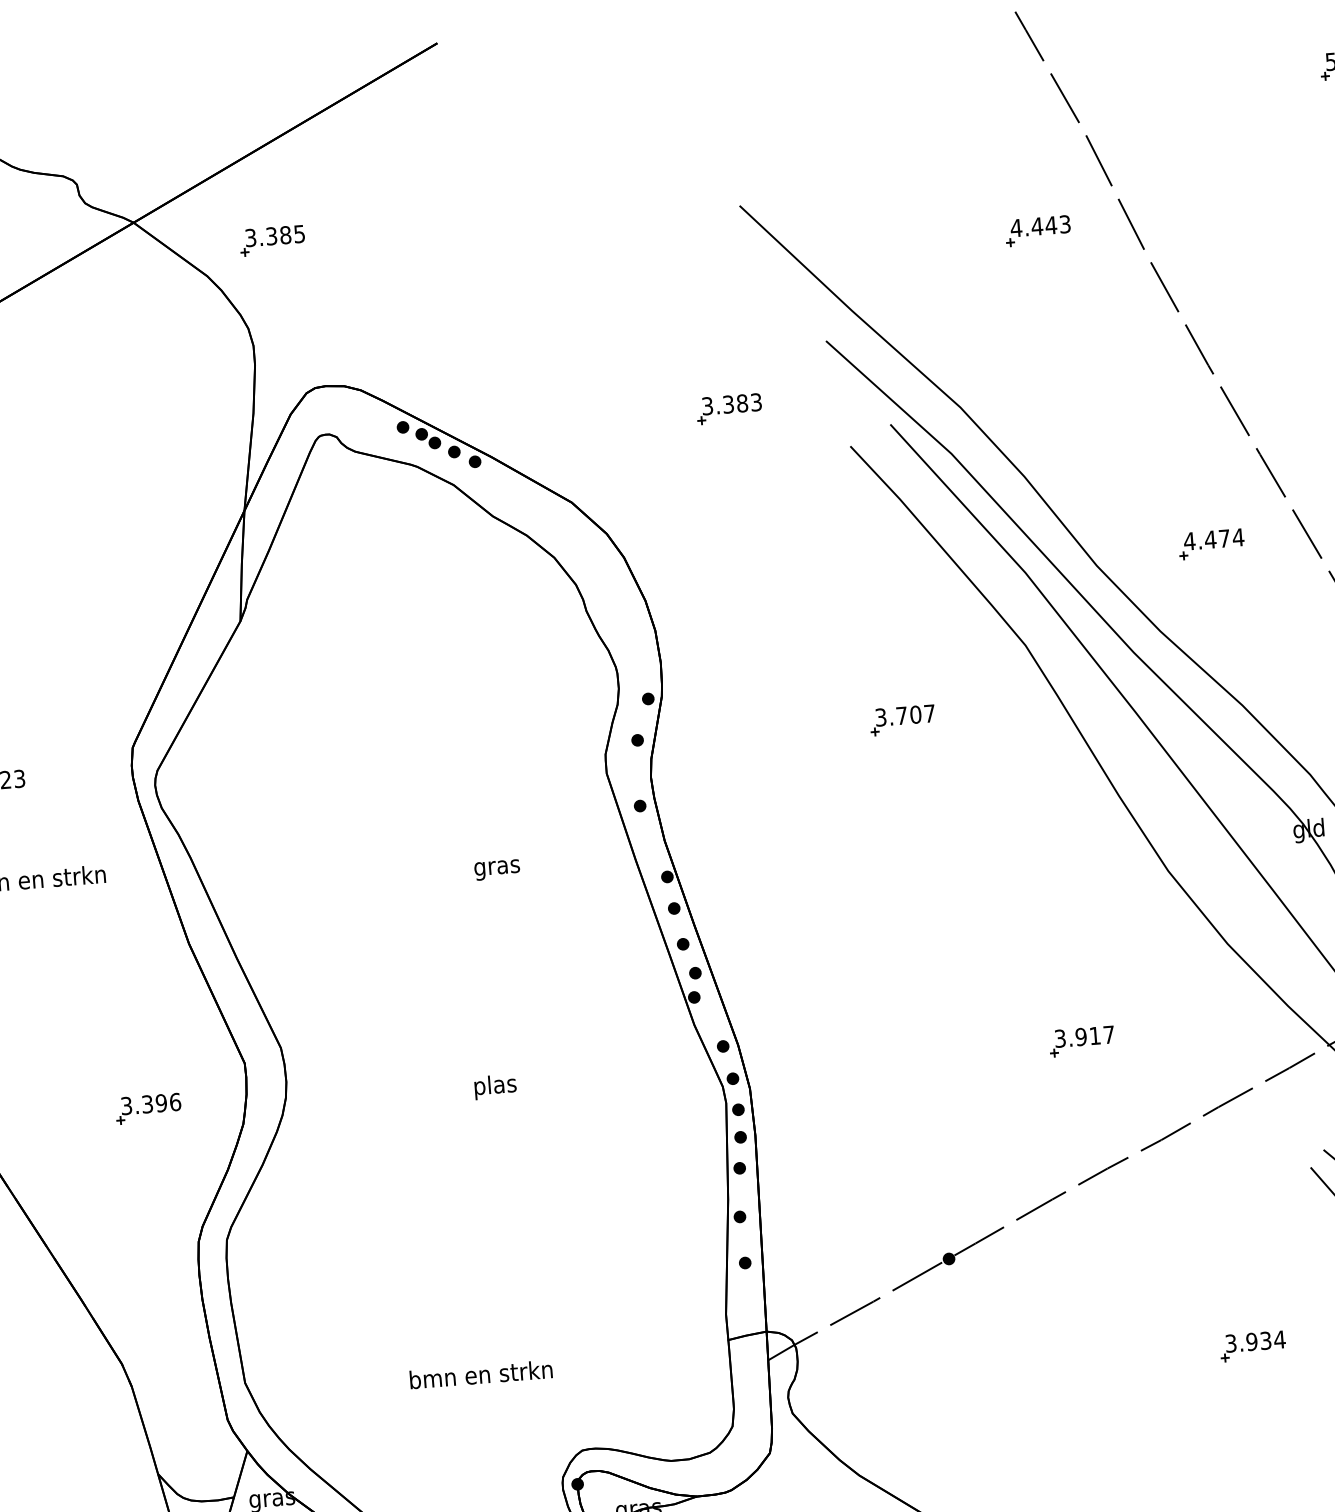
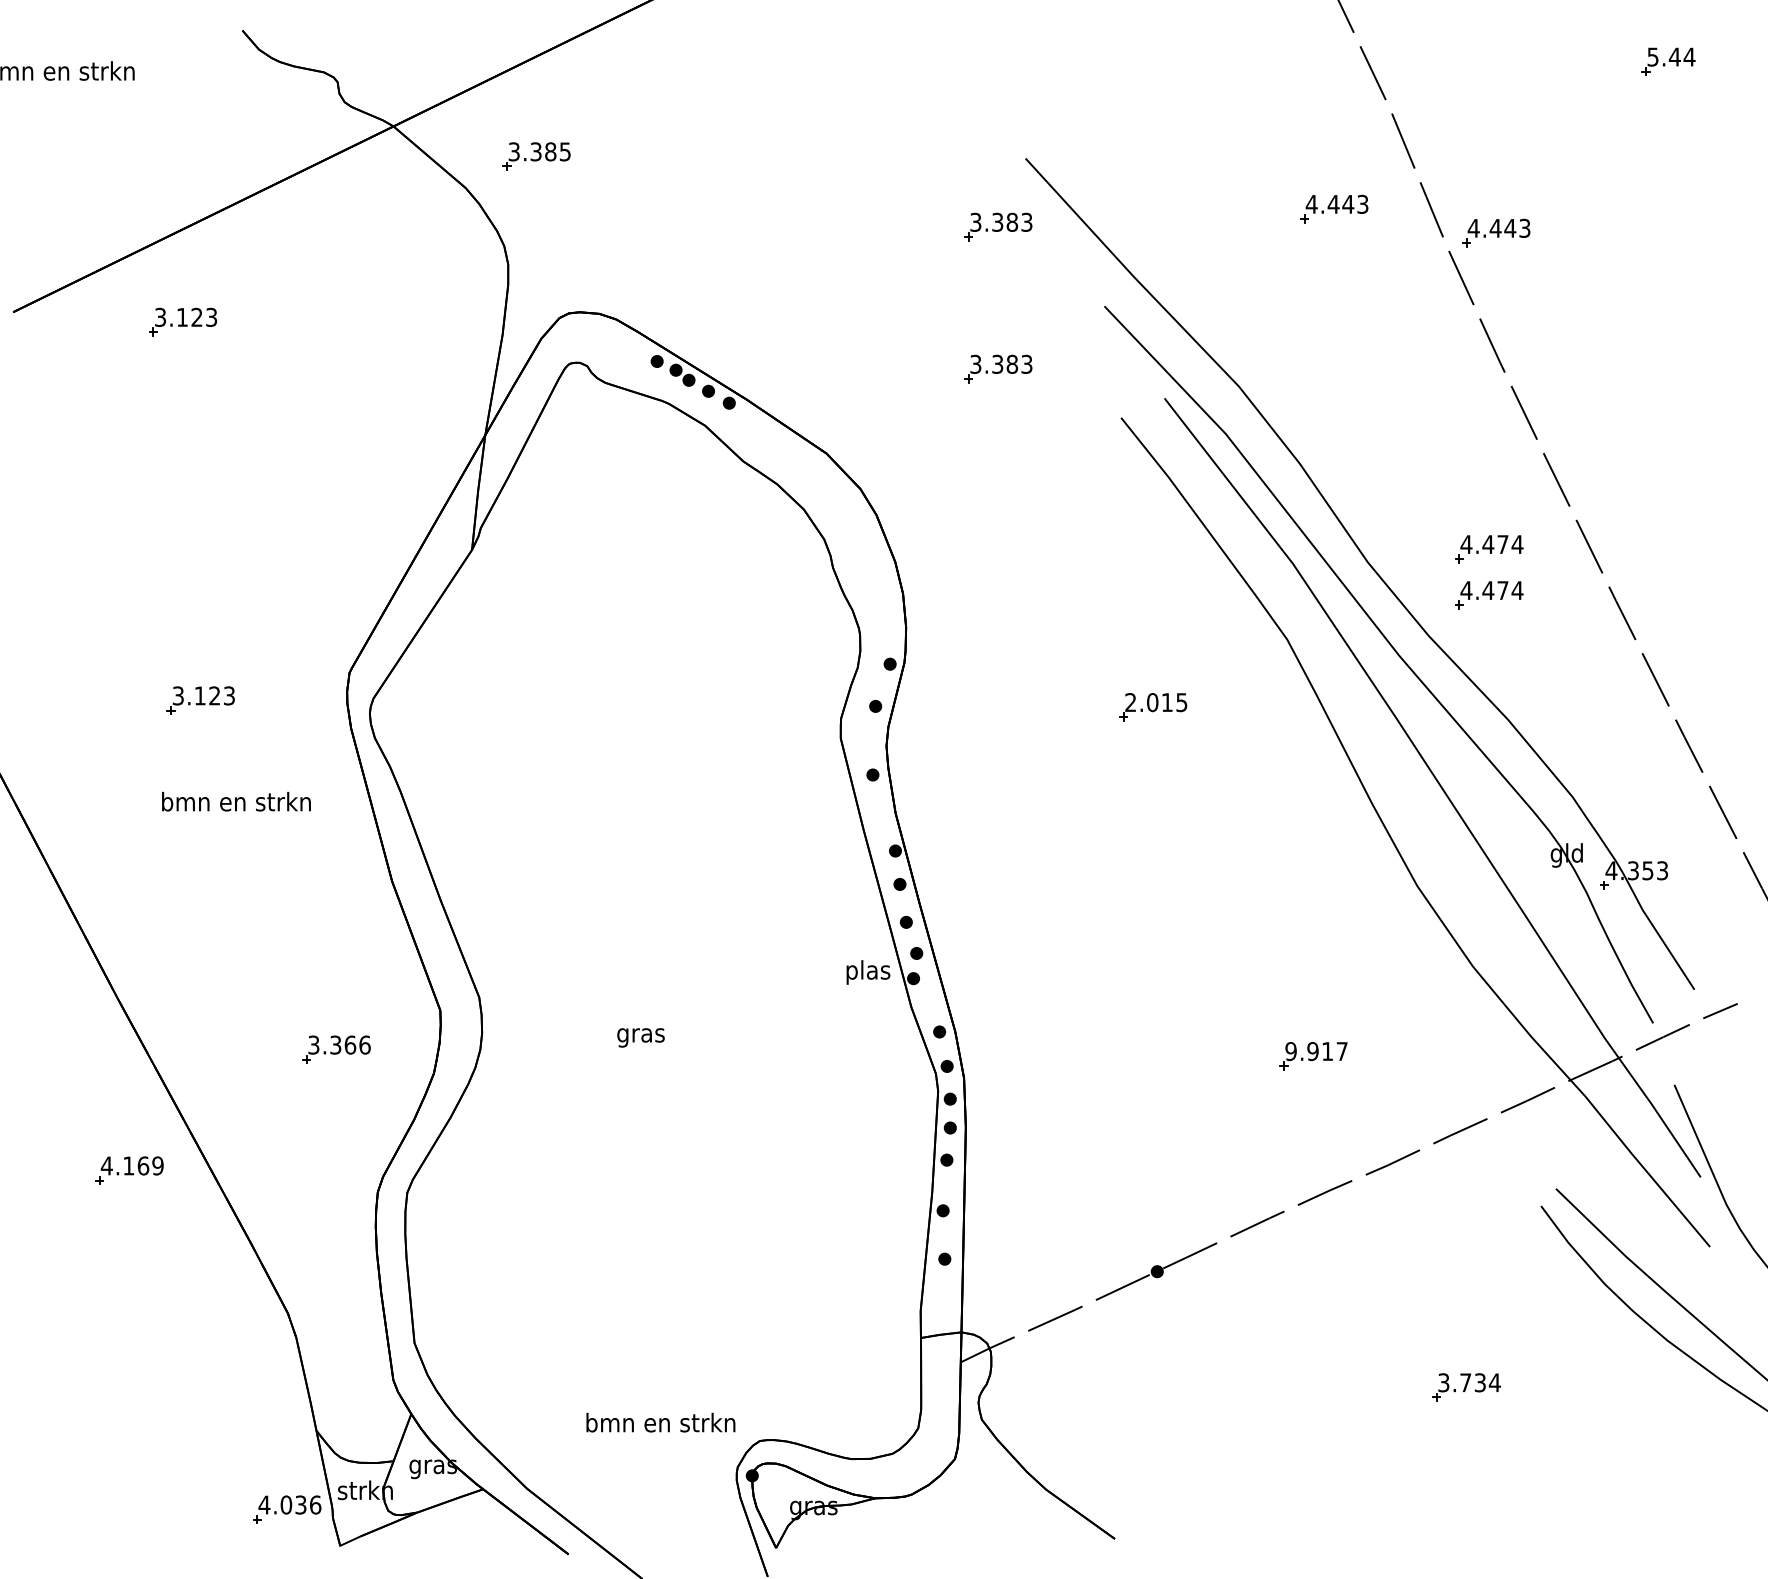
part: (1194, 241) -> (1496, 232), added
part: (718, 272) -> (998, 226), added
part: (1215, 588) -> (1489, 595), added
text: (905, 715) -> (1156, 702), 3.707 -> 2.015
text: (496, 869) -> (640, 1037), moved
text: (1059, 1038) -> (1290, 1051), 3.917 -> 9.917
text: (495, 1086) -> (868, 972), moved
text: (161, 1102) -> (350, 1044), 3.396 -> 3.366
text: (1251, 1341) -> (1465, 1382), 3.934 -> 3.734
text: (480, 1374) -> (660, 1422), moved

